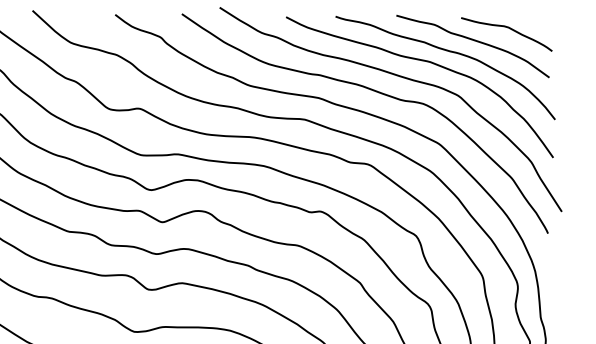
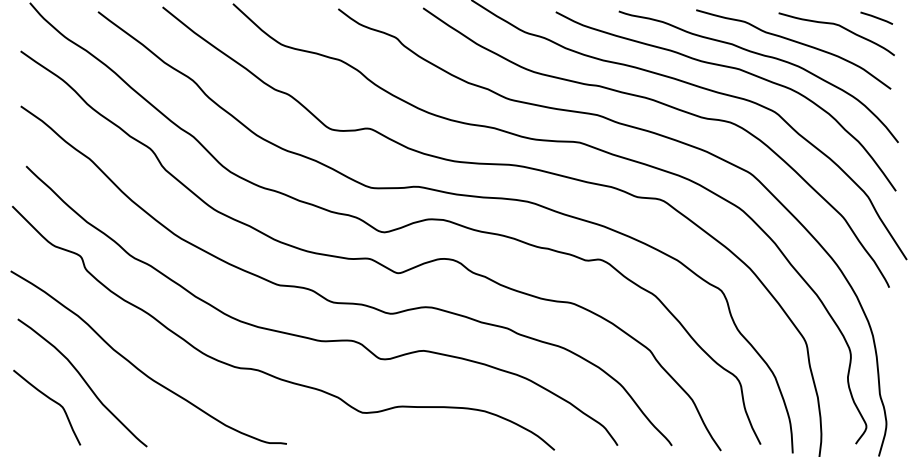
line: (538, 21) -> (876, 17), added

